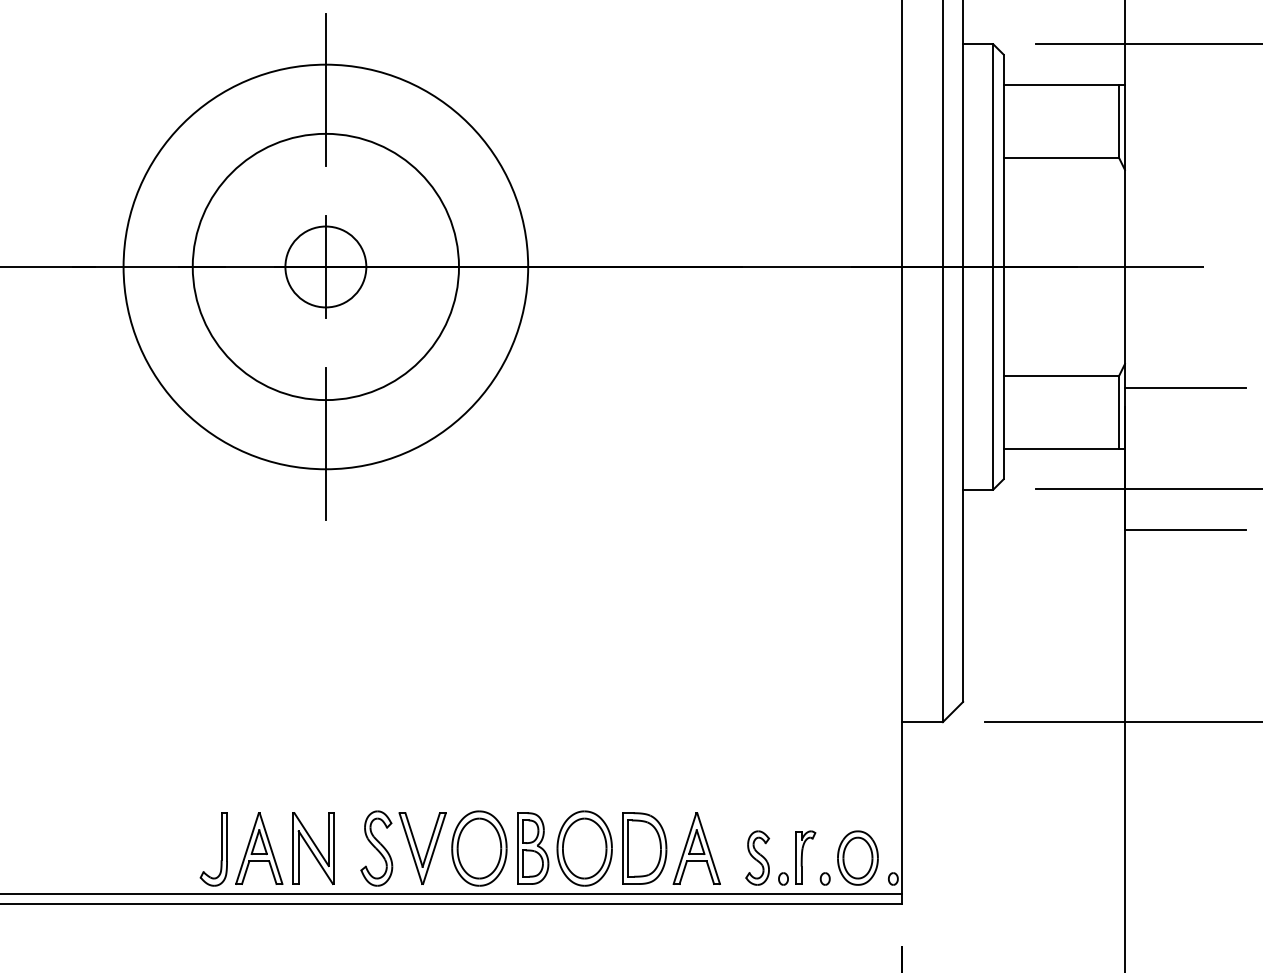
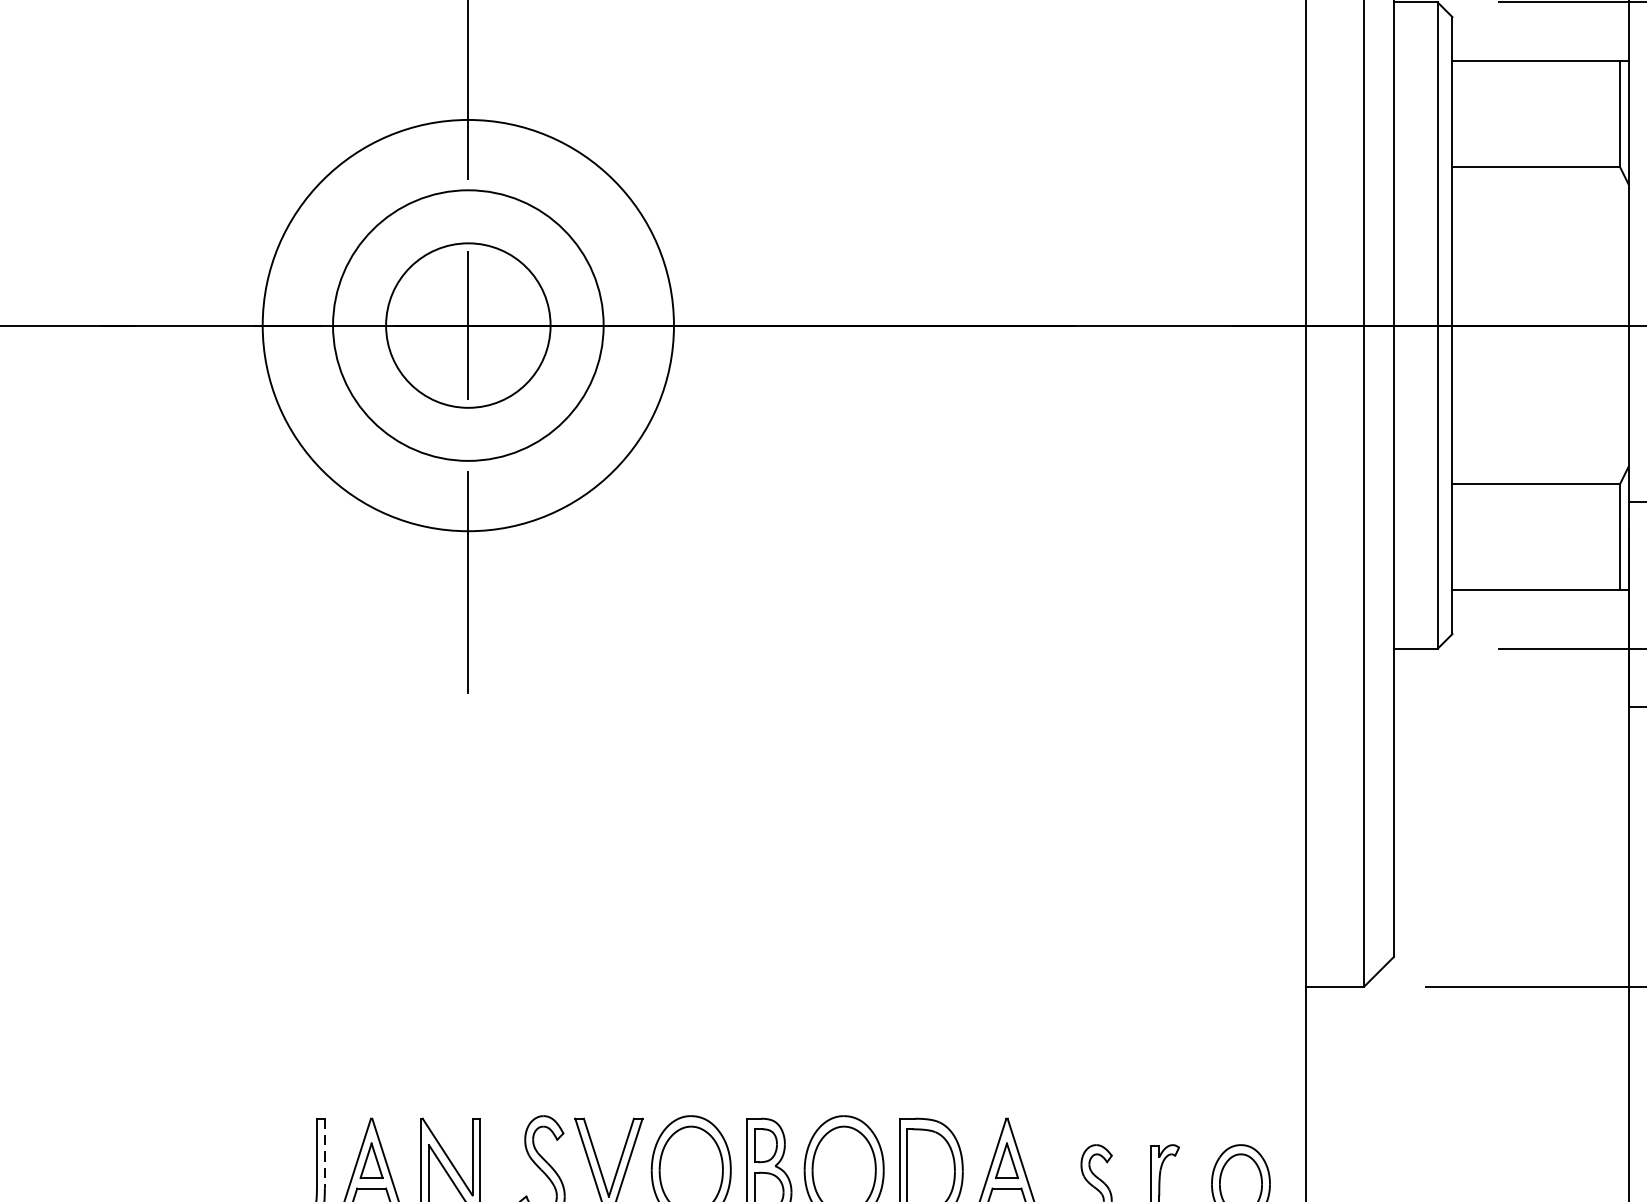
circle: (325, 266) -> (467, 324), size x0.7
circle: (325, 266) -> (467, 324), size x0.7
circle: (325, 266) -> (467, 324), size x1.4
line: (227, 837) -> (325, 1154), solid -> dashed

